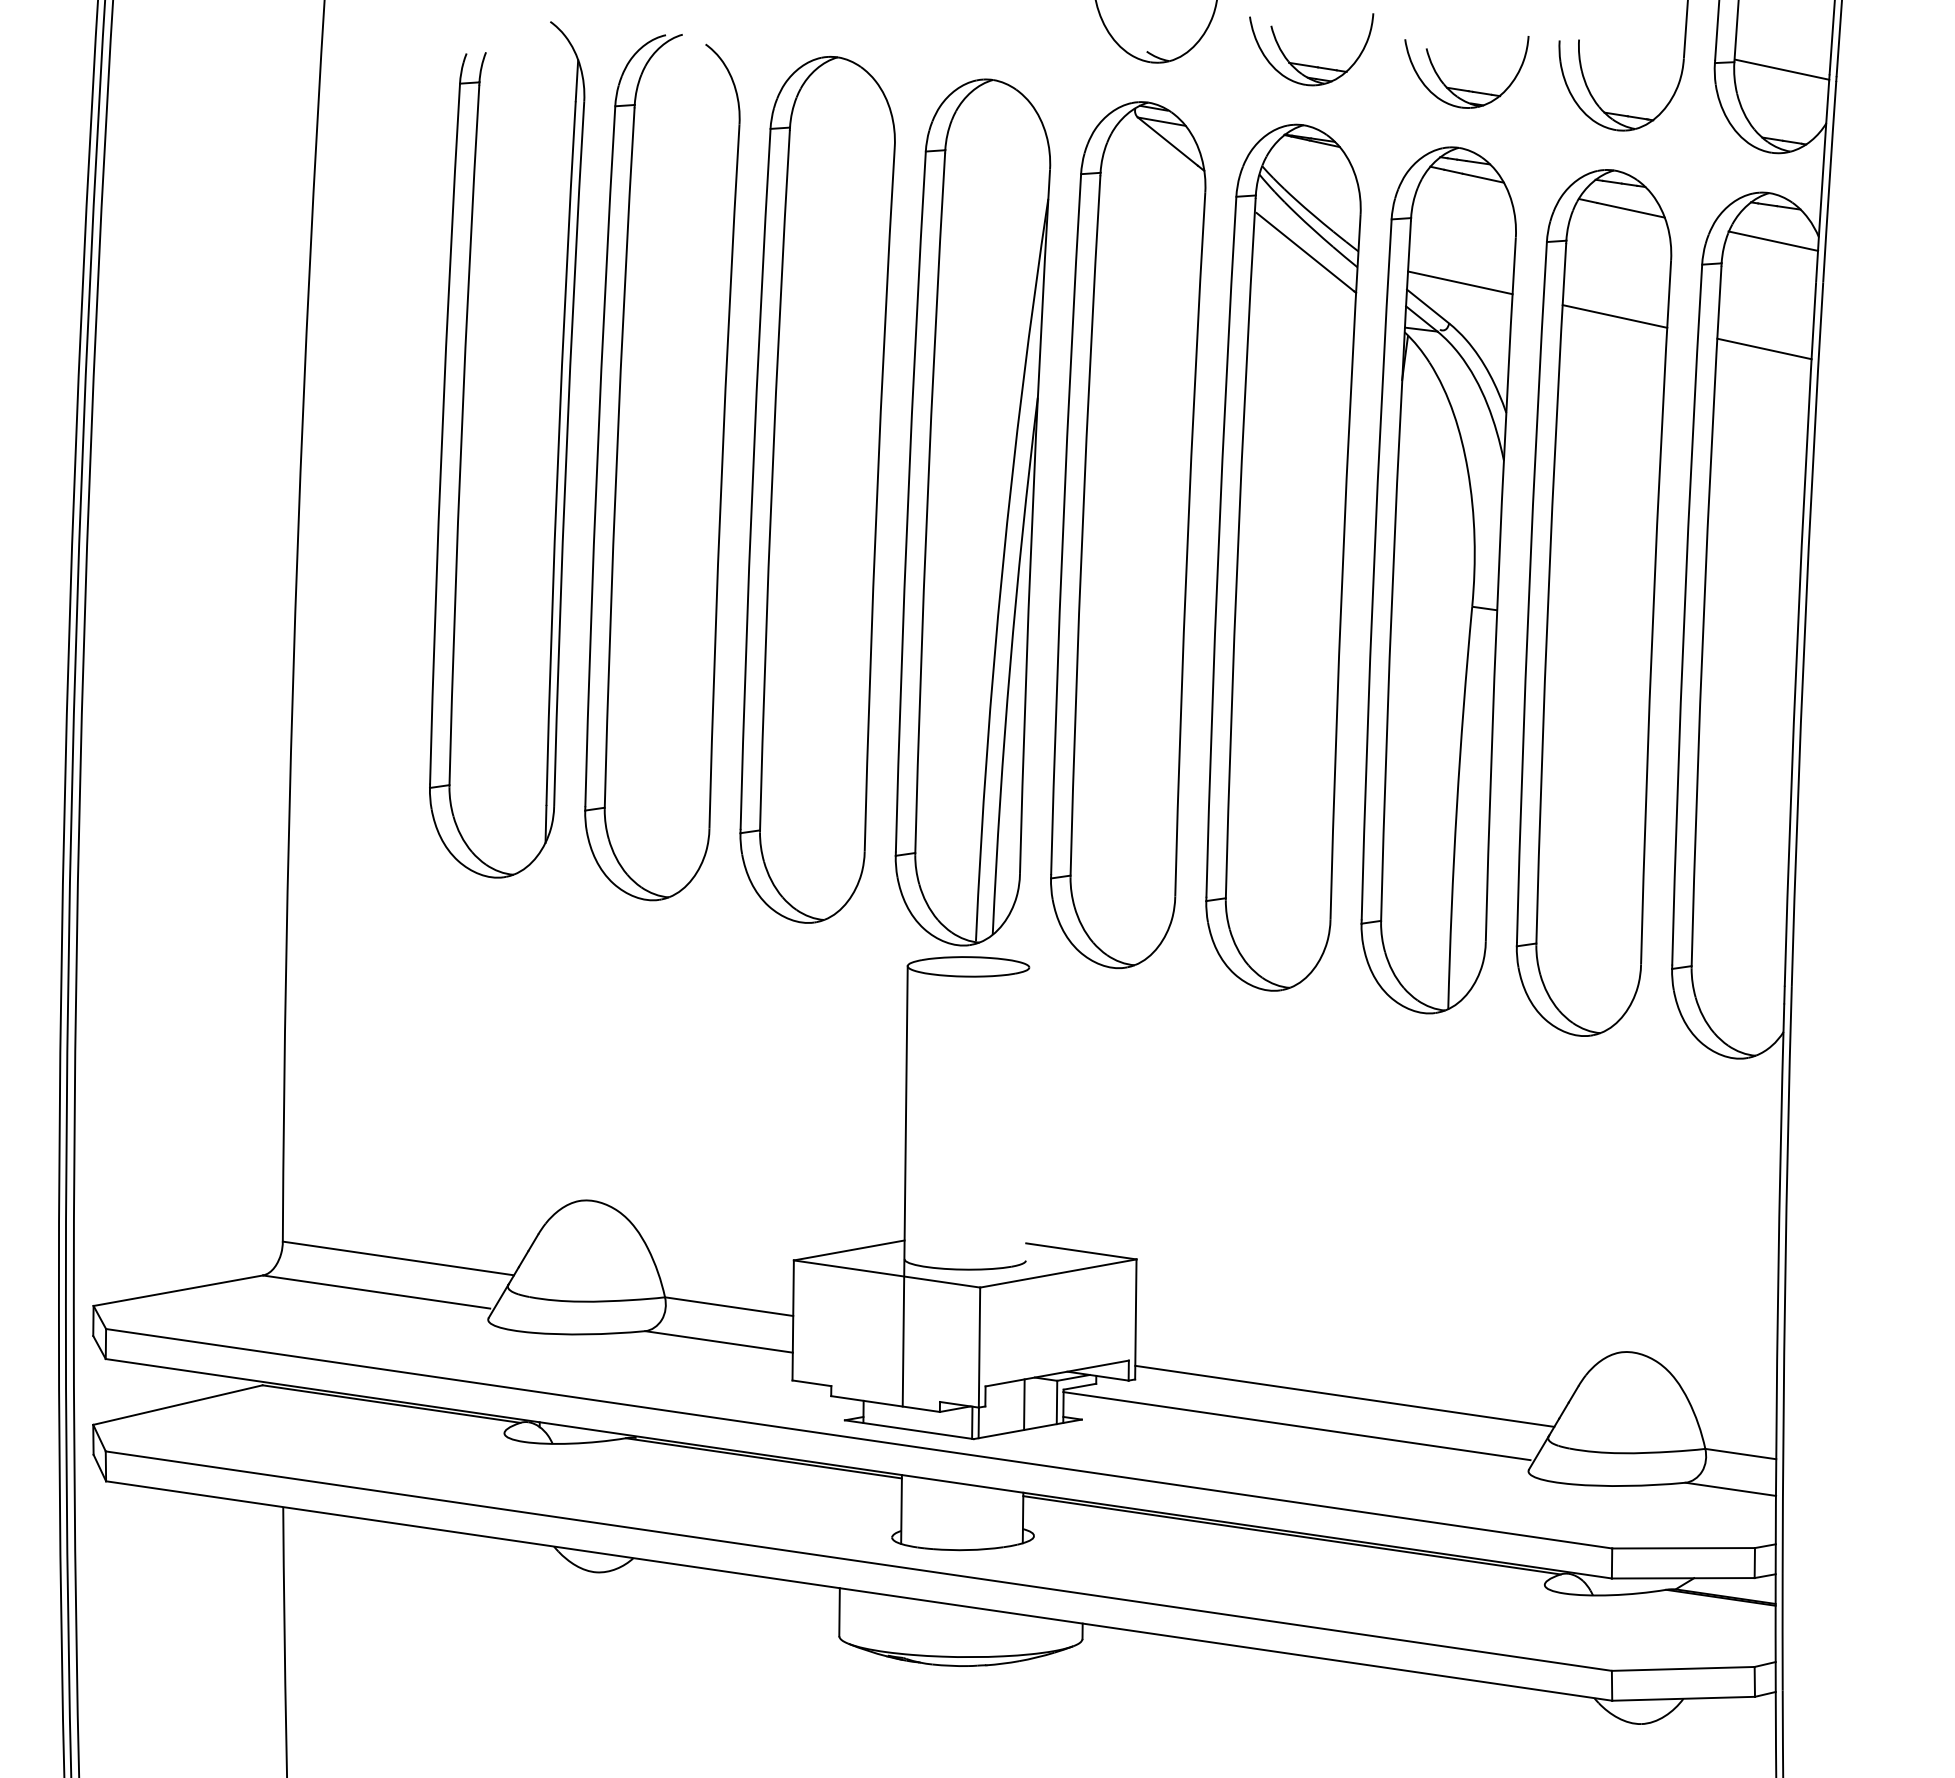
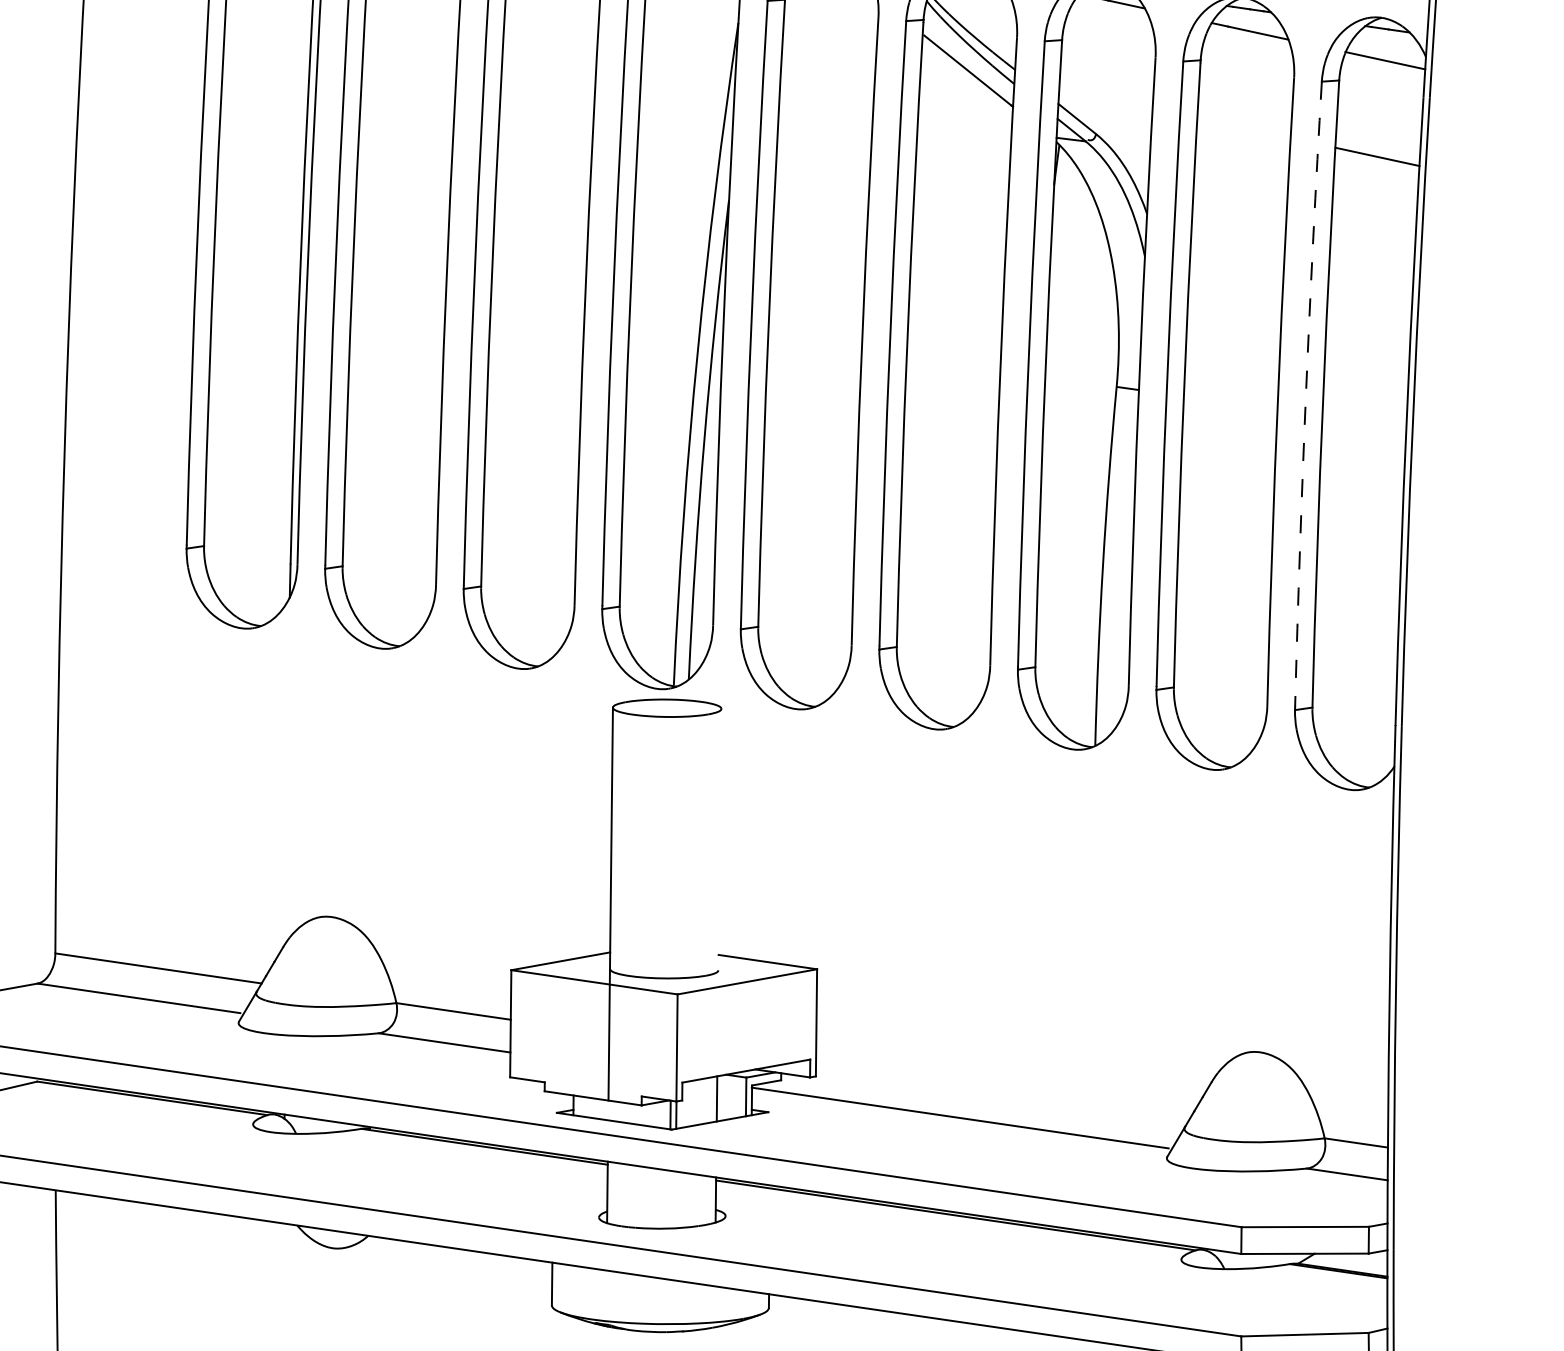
line: (1460, 282) -> (1106, 97), removed
line: (1614, 316) -> (1243, 127), removed
arc: (1684, 615) -> (1306, 394), solid -> dashed
line: (1344, 1395) -> (1002, 1090), removed

